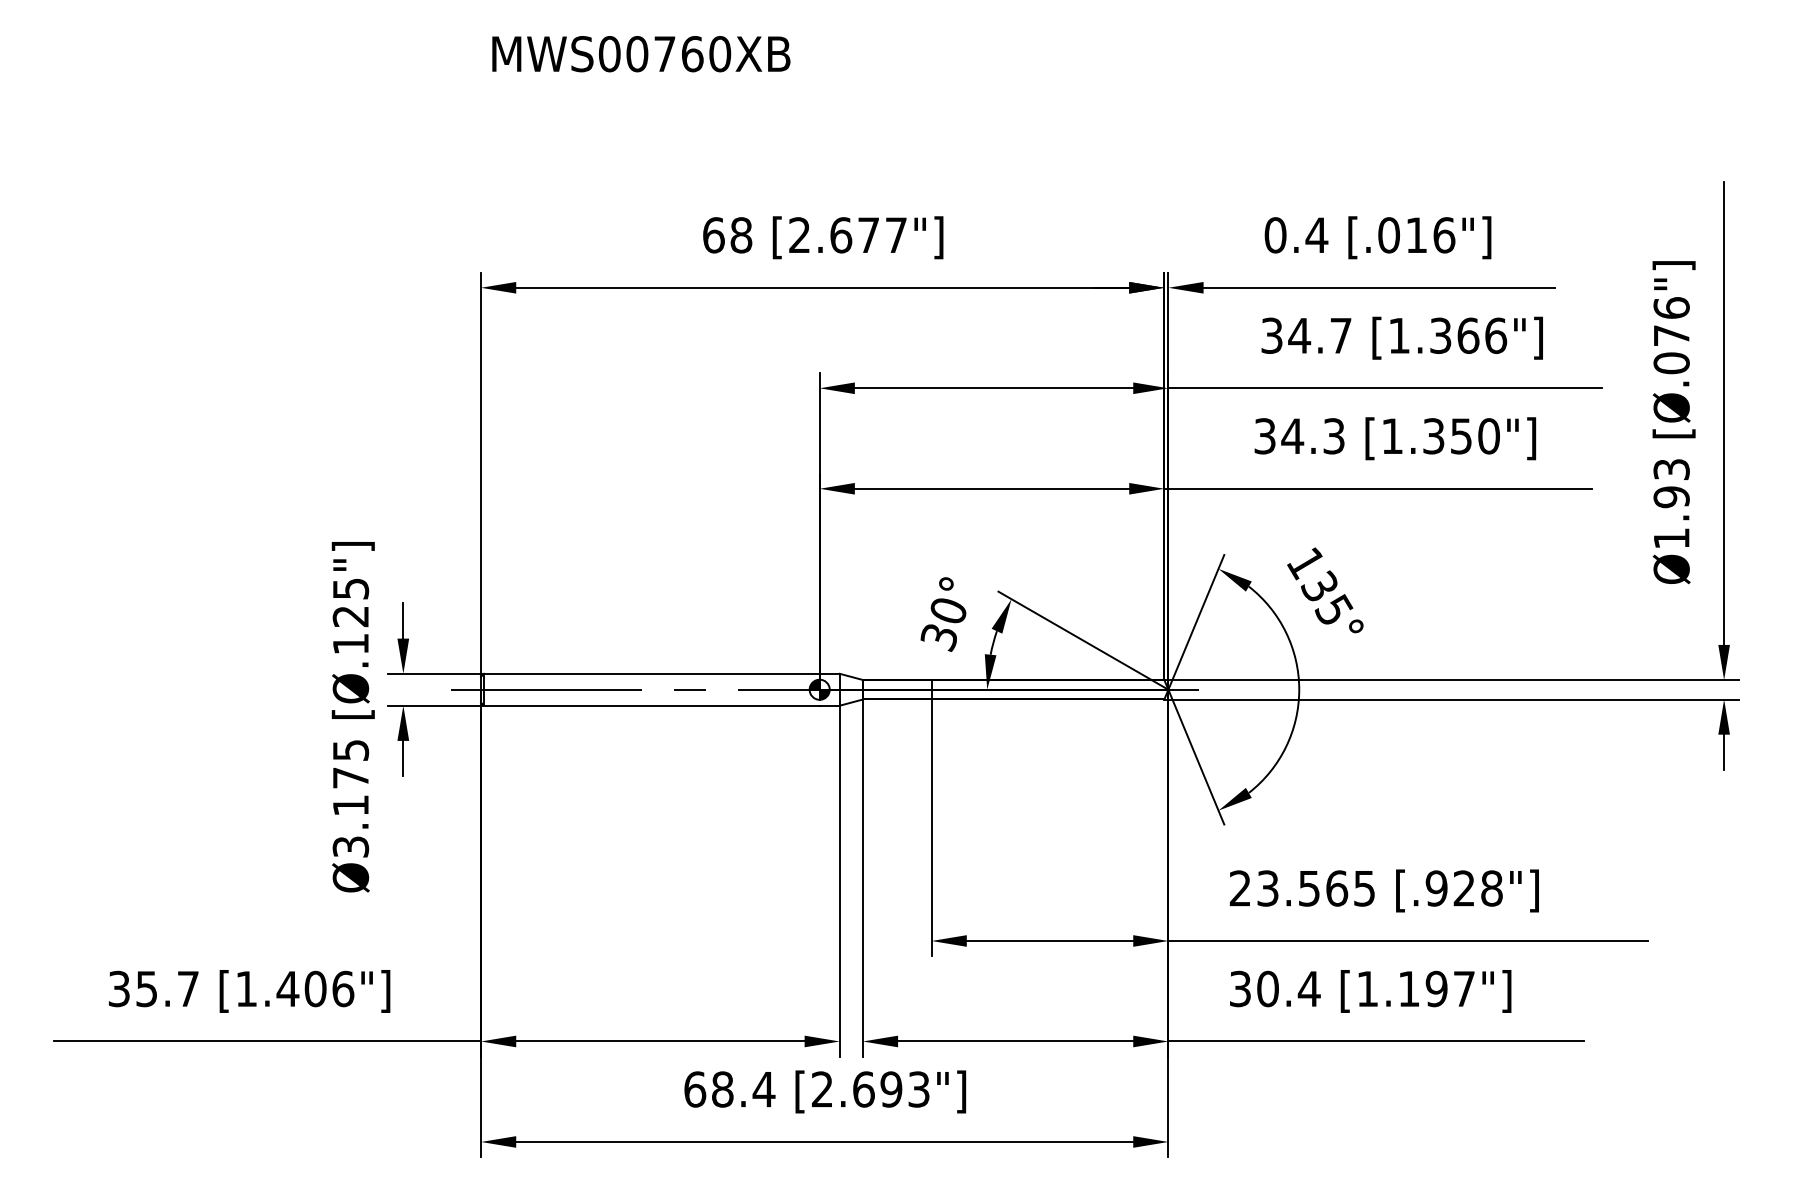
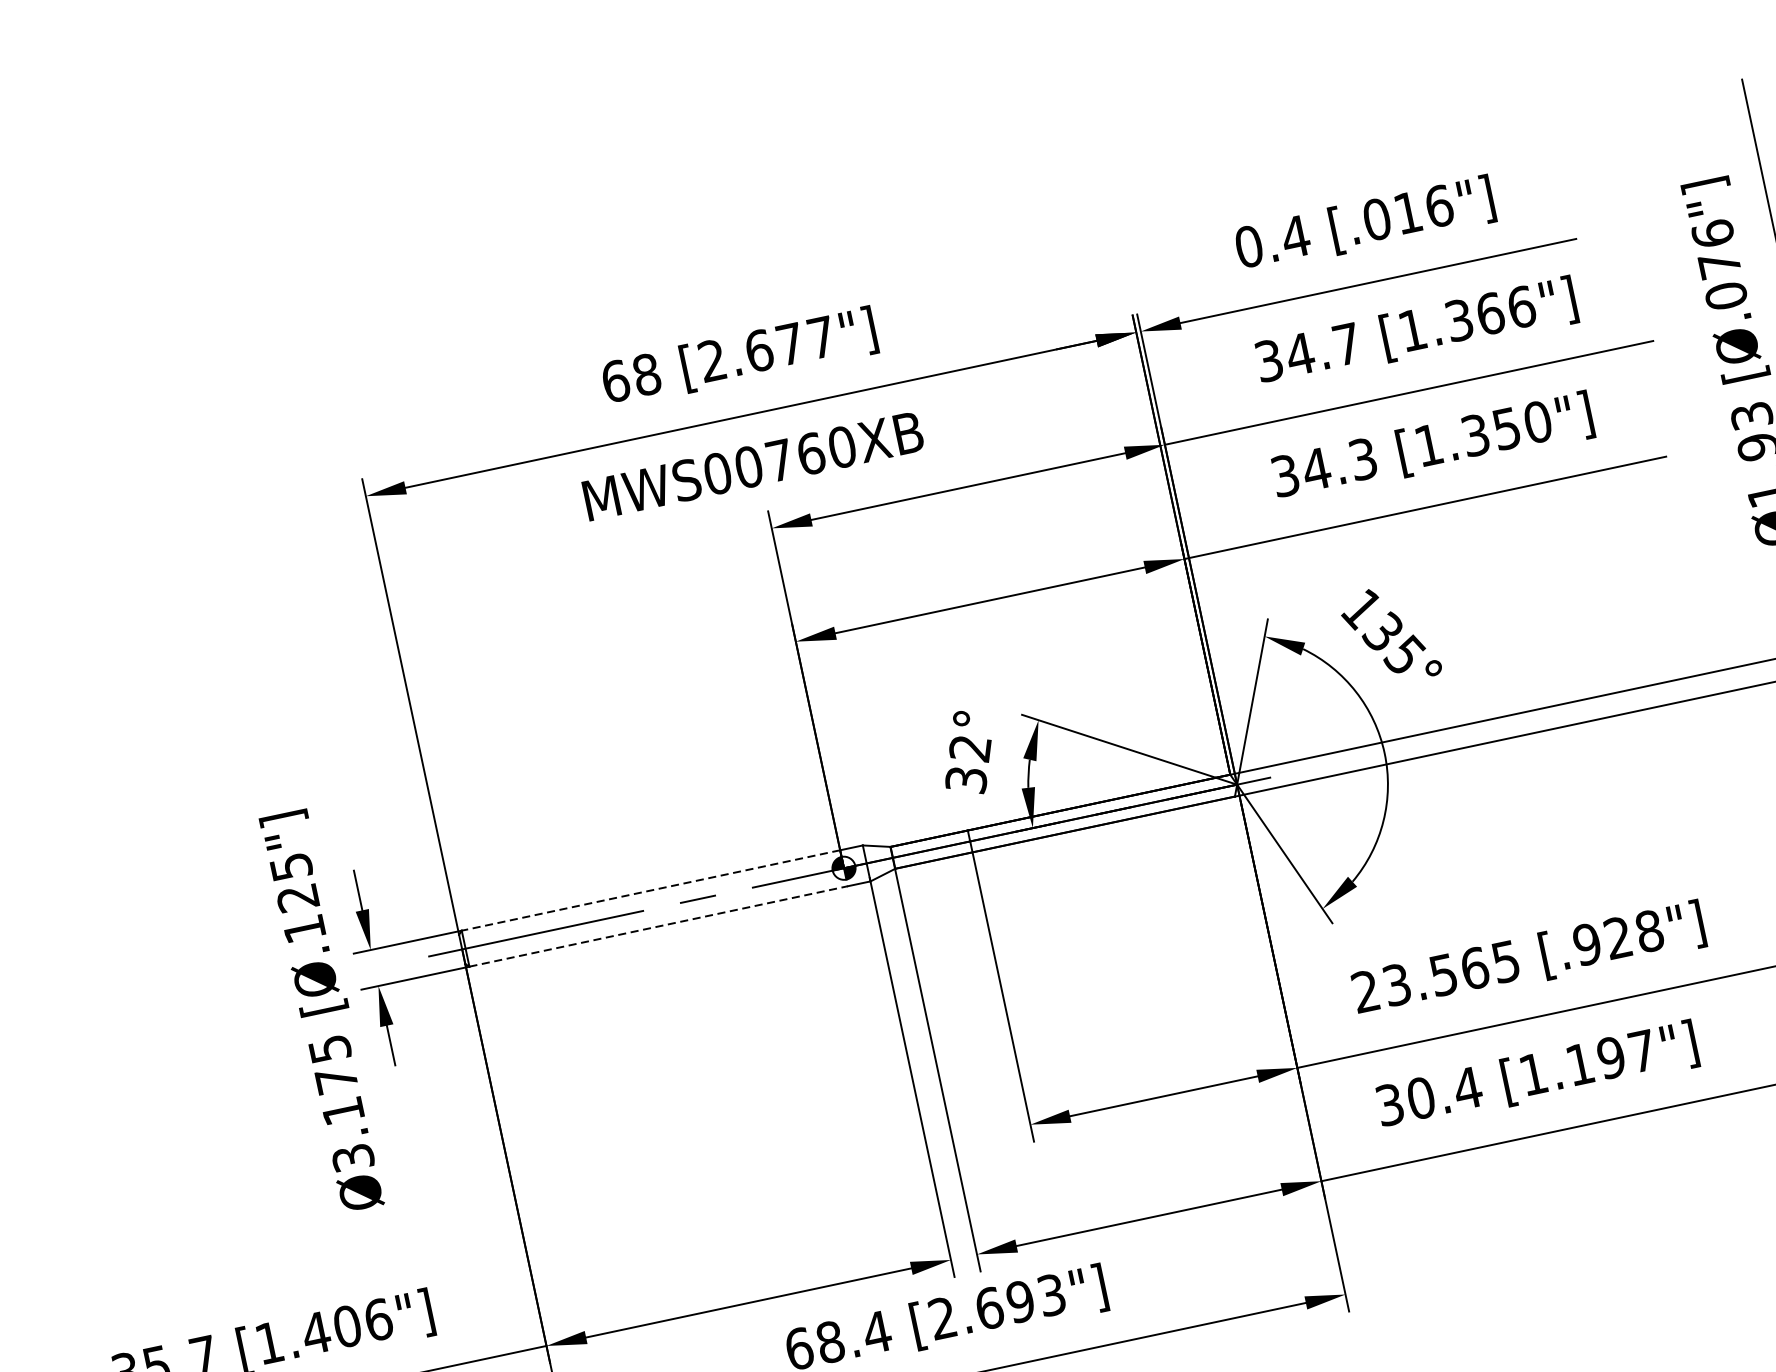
text: (641, 54) -> (753, 466), moved
text: (948, 612) -> (970, 750), 30° -> 32°
line: (651, 673) -> (650, 890), solid -> dashed
line: (651, 705) -> (658, 926), solid -> dashed

